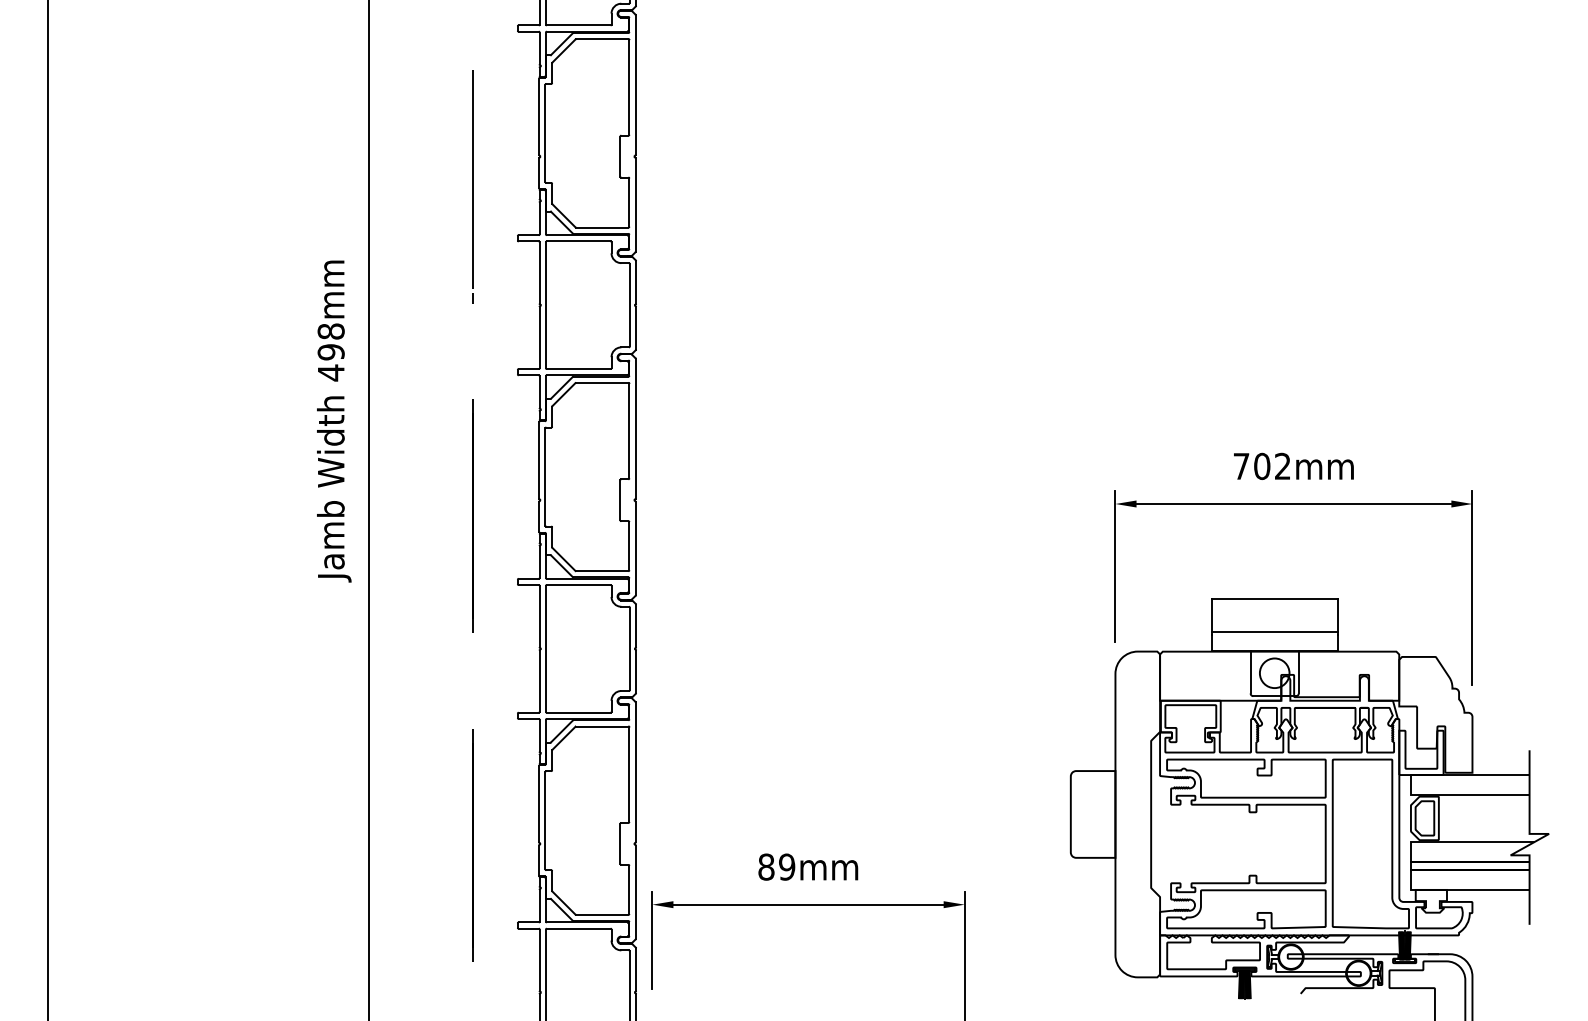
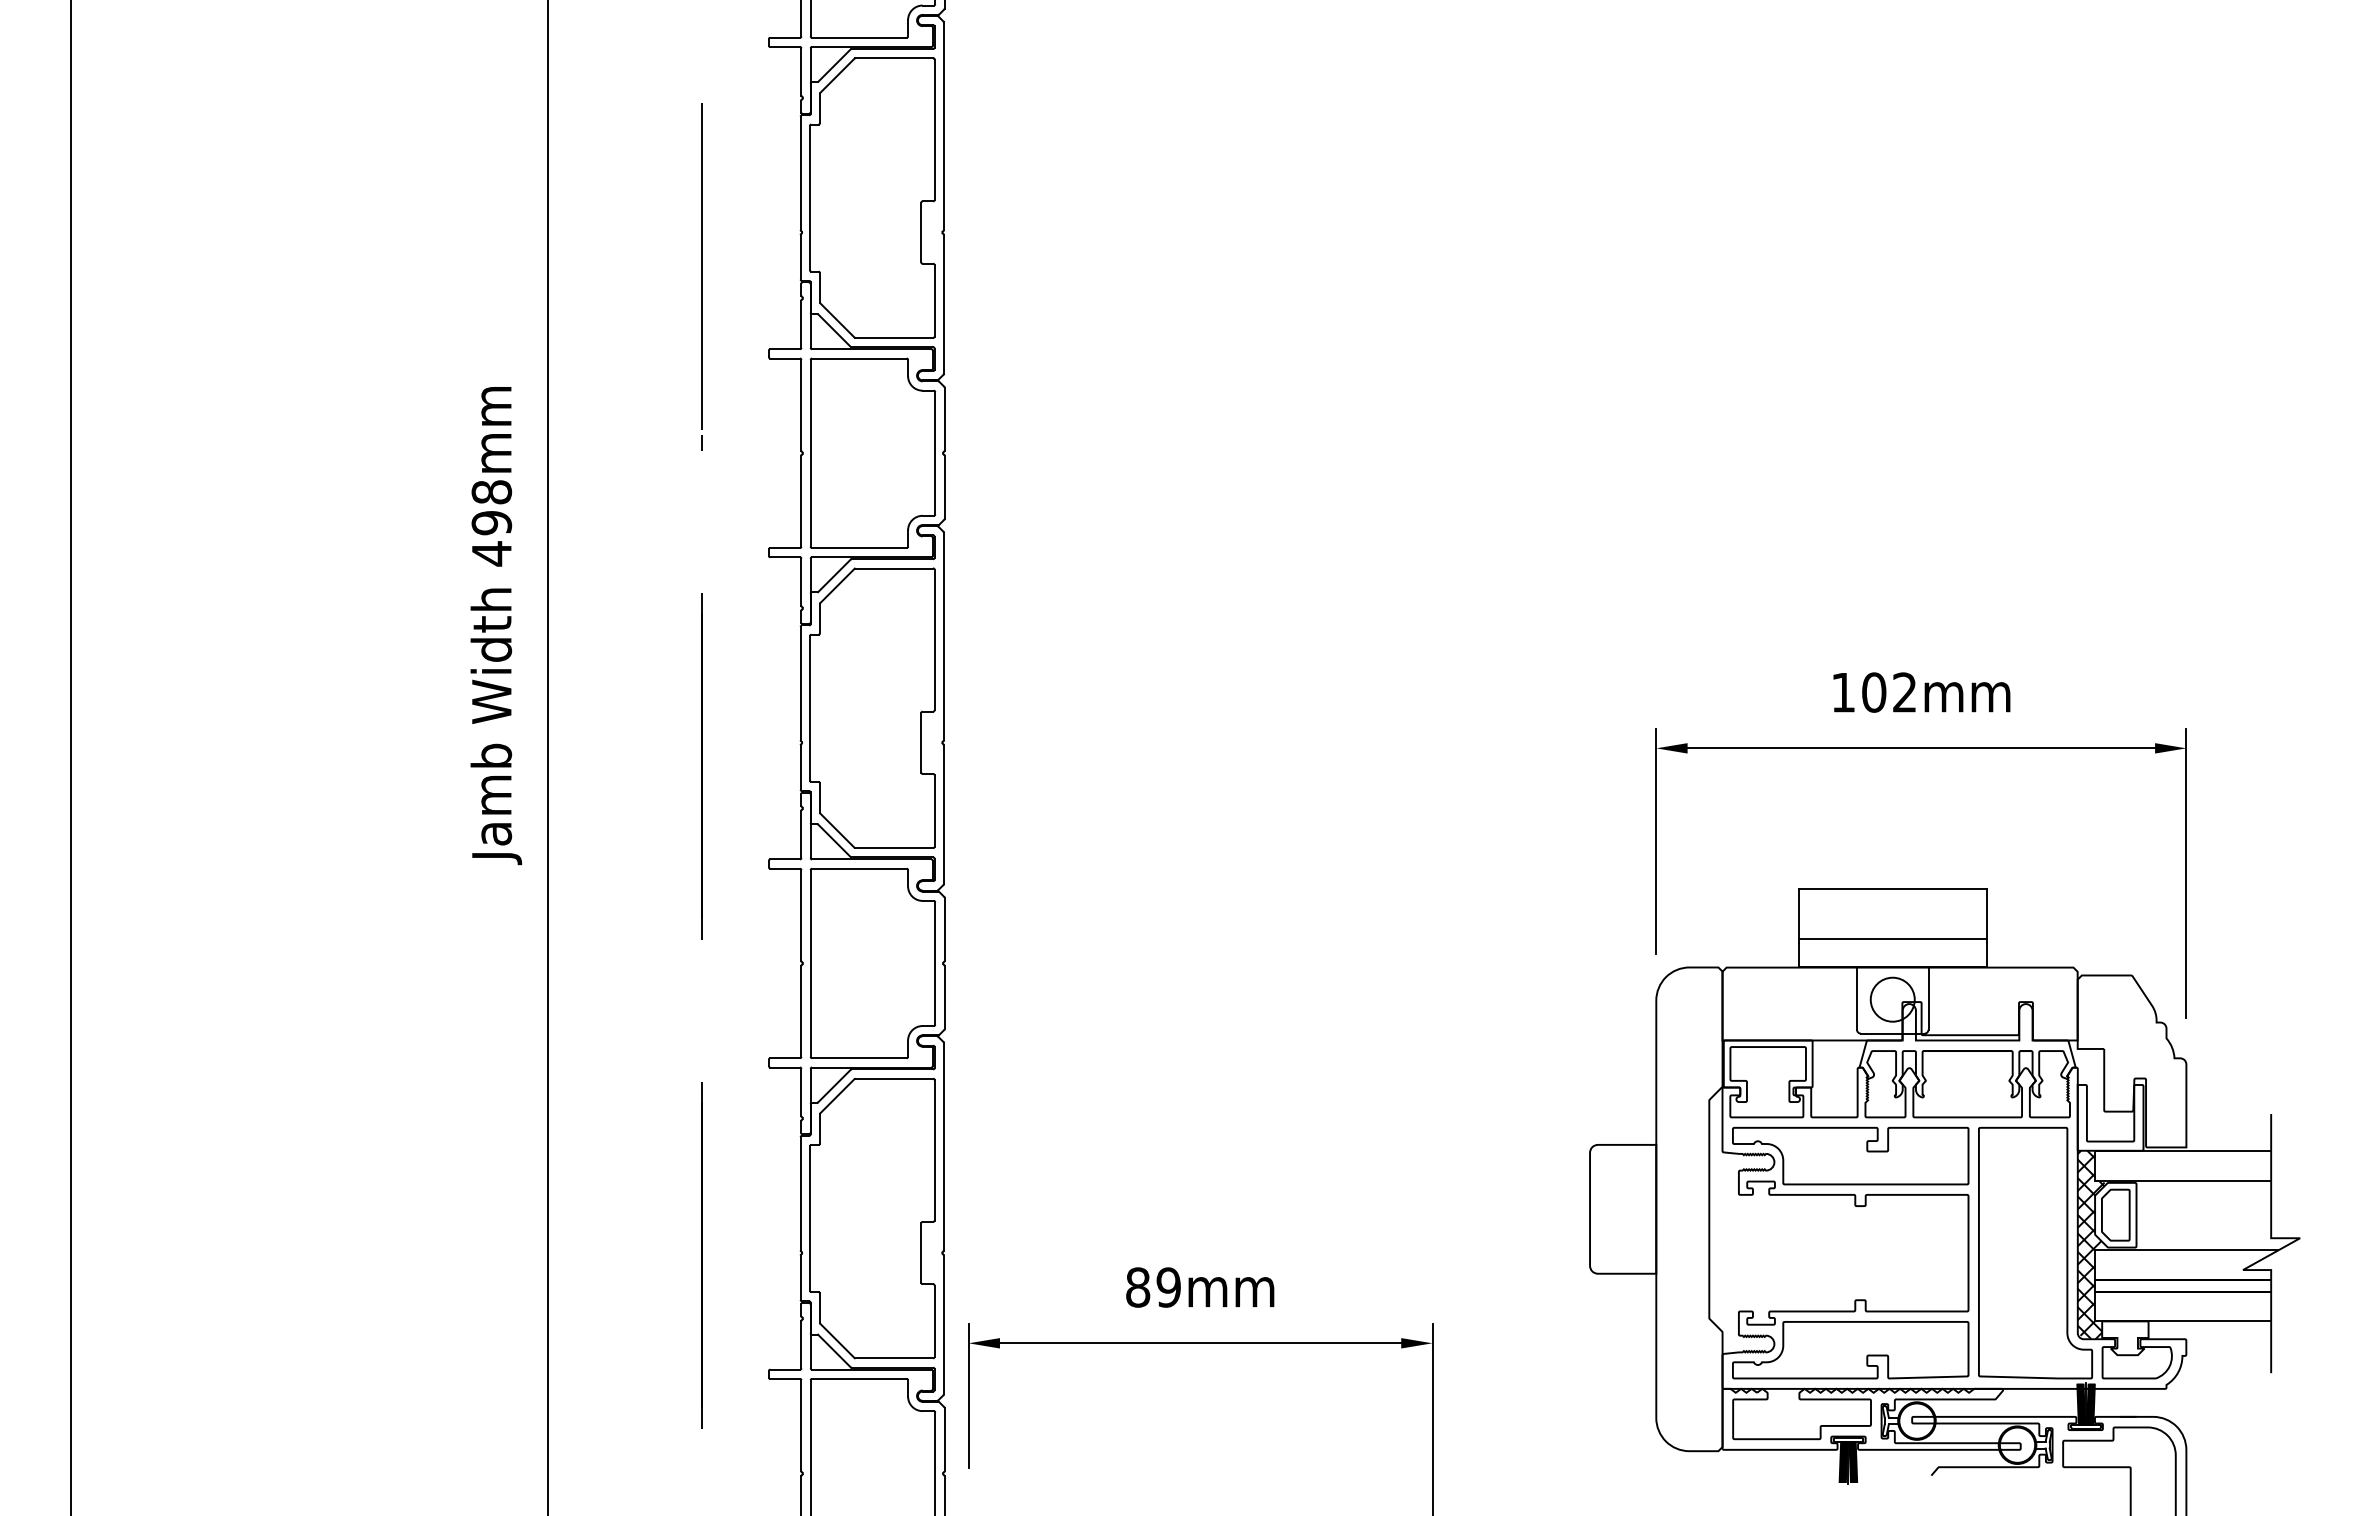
text: (1241, 466) -> (1843, 692), 702mm -> 102mm
hatch: (1408, 838) -> (2091, 1245), added

